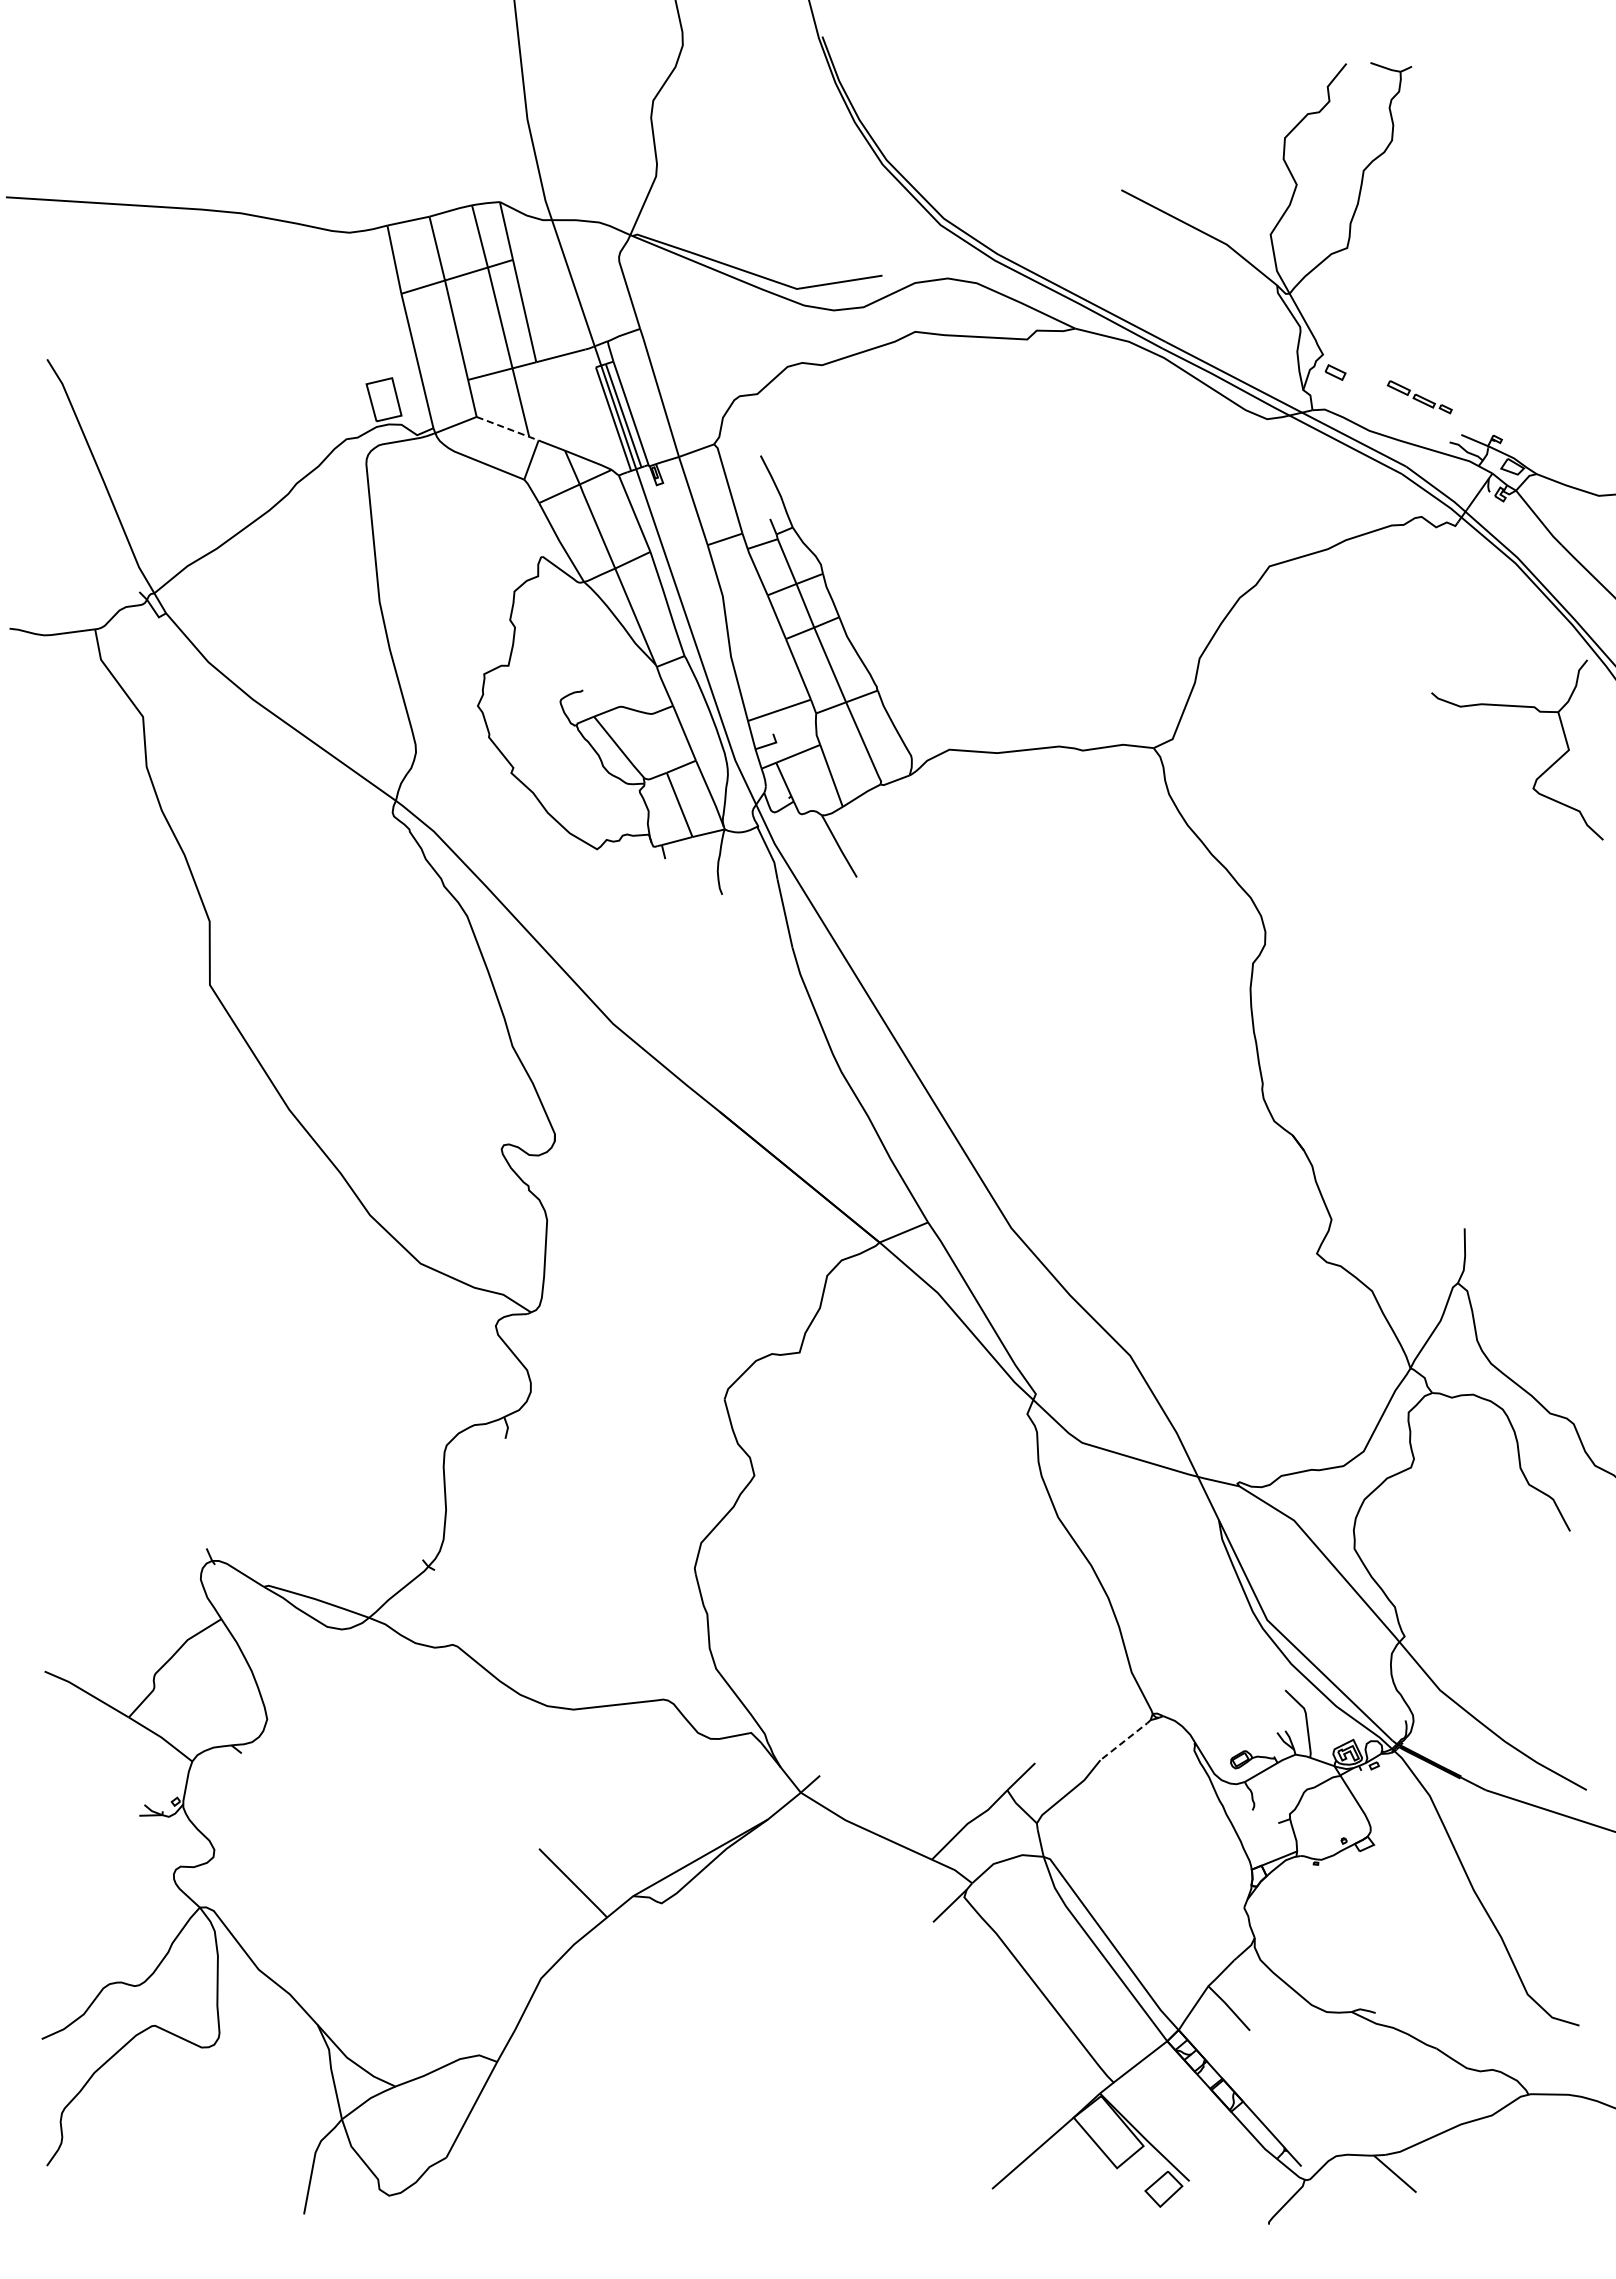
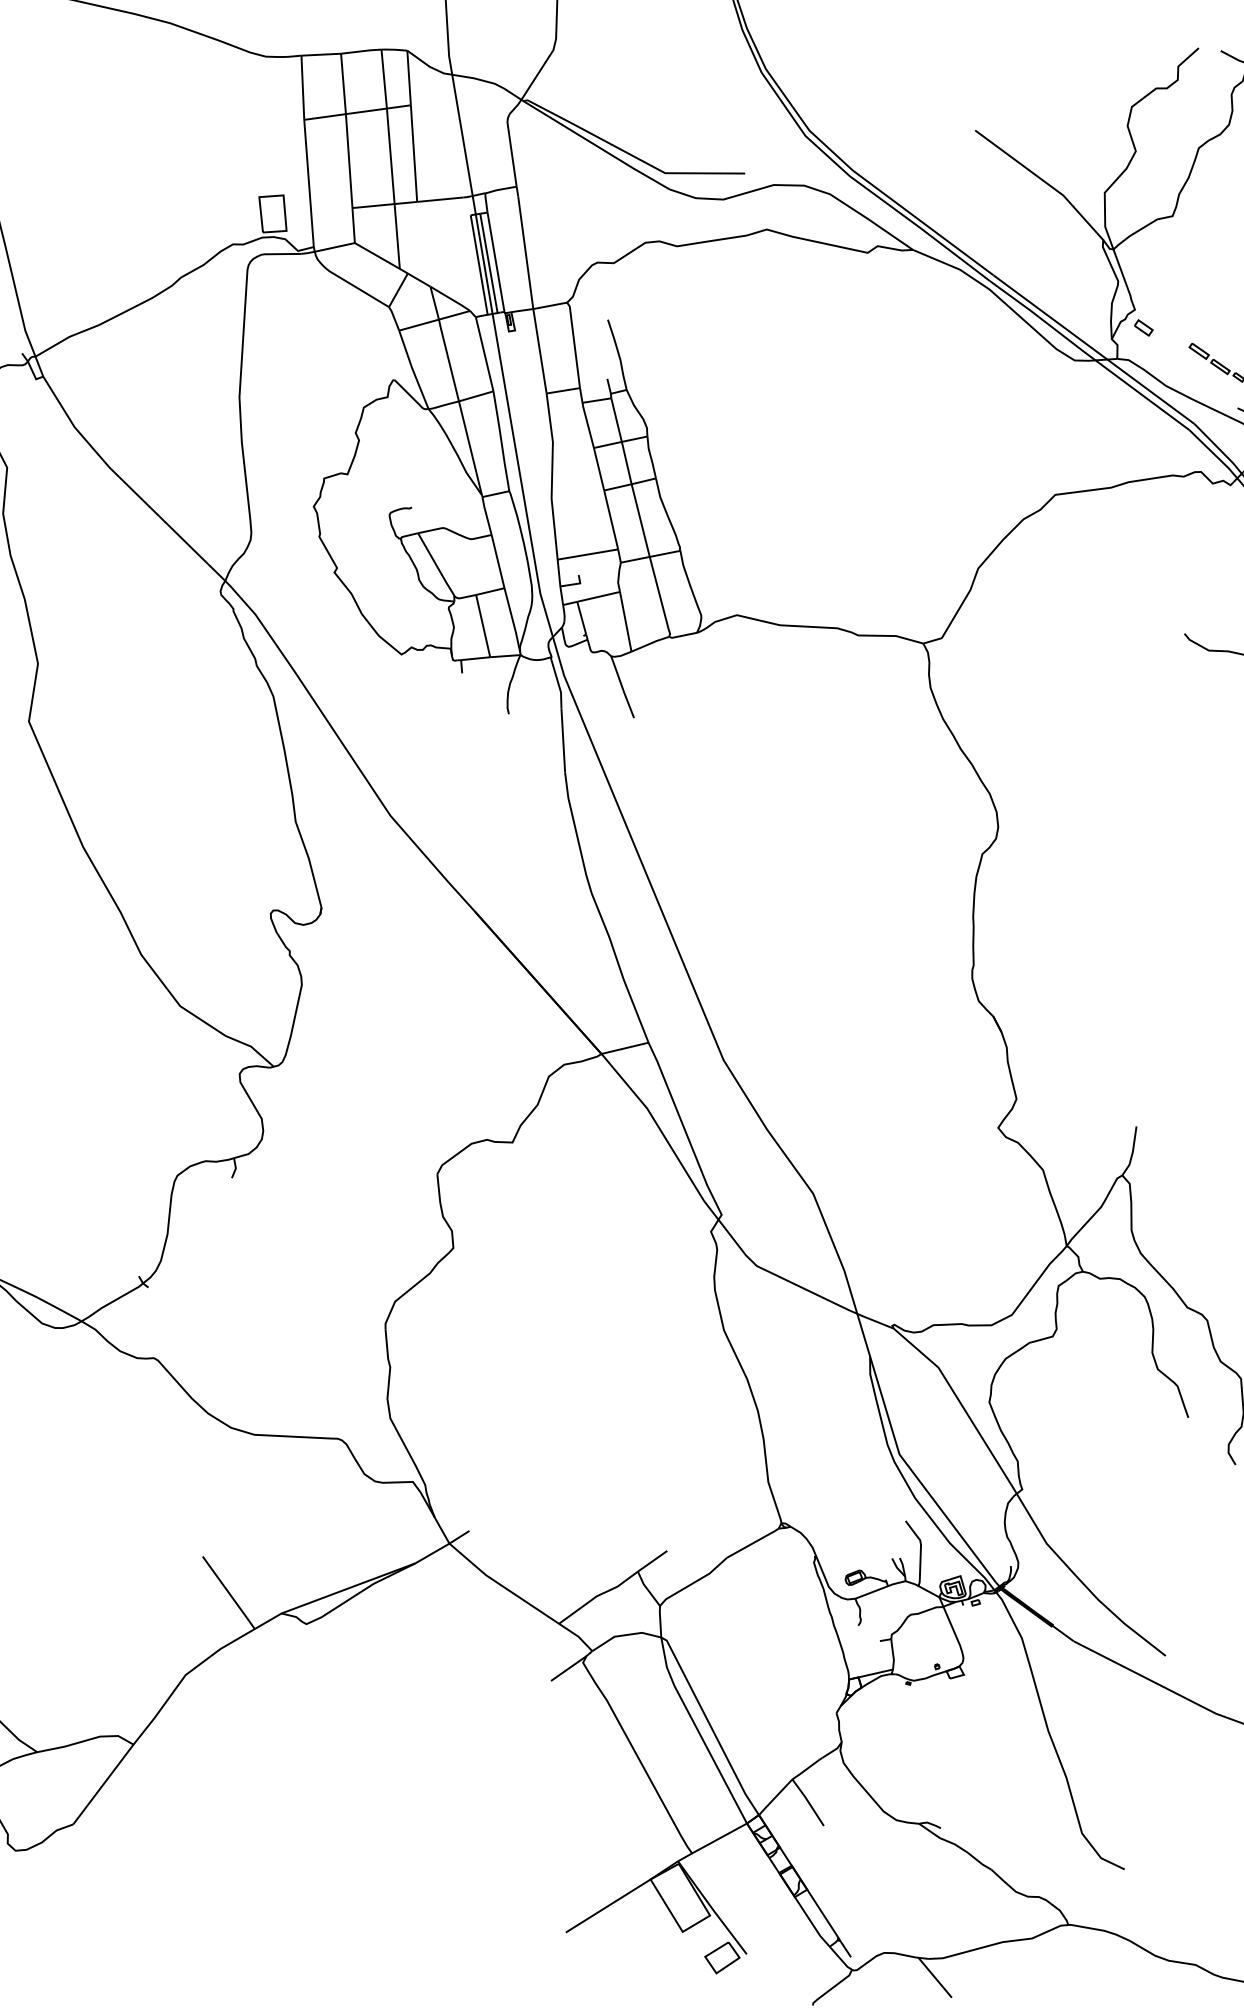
line: (508, 429) -> (382, 259), dashed -> solid
line: (1126, 1739) -> (753, 1542), dashed -> solid

